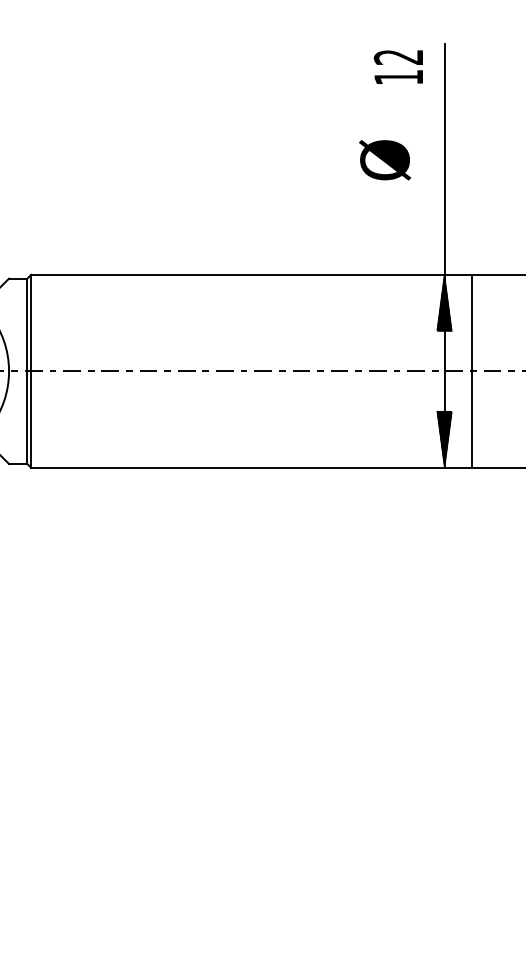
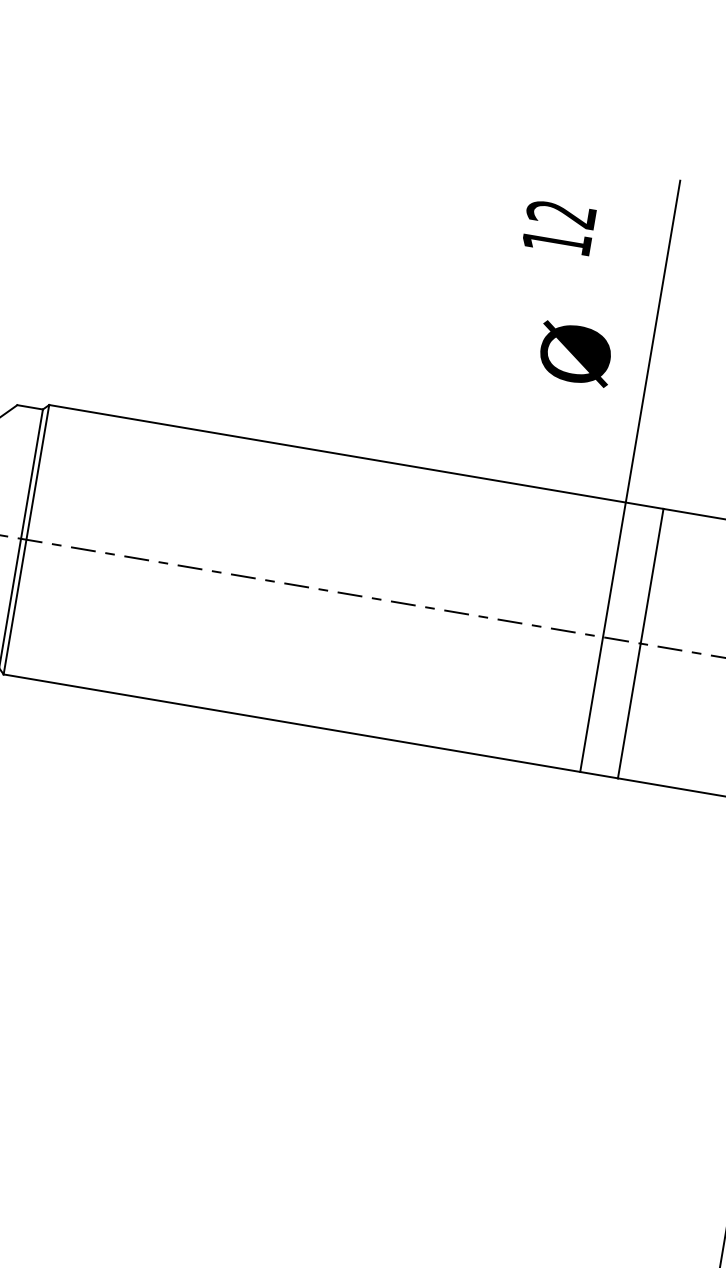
text: (397, 66) -> (557, 226), moved
text: (385, 160) -> (576, 354), moved
hatch: (444, 303) -> (618, 542), removed
hatch: (444, 439) -> (586, 732), removed

